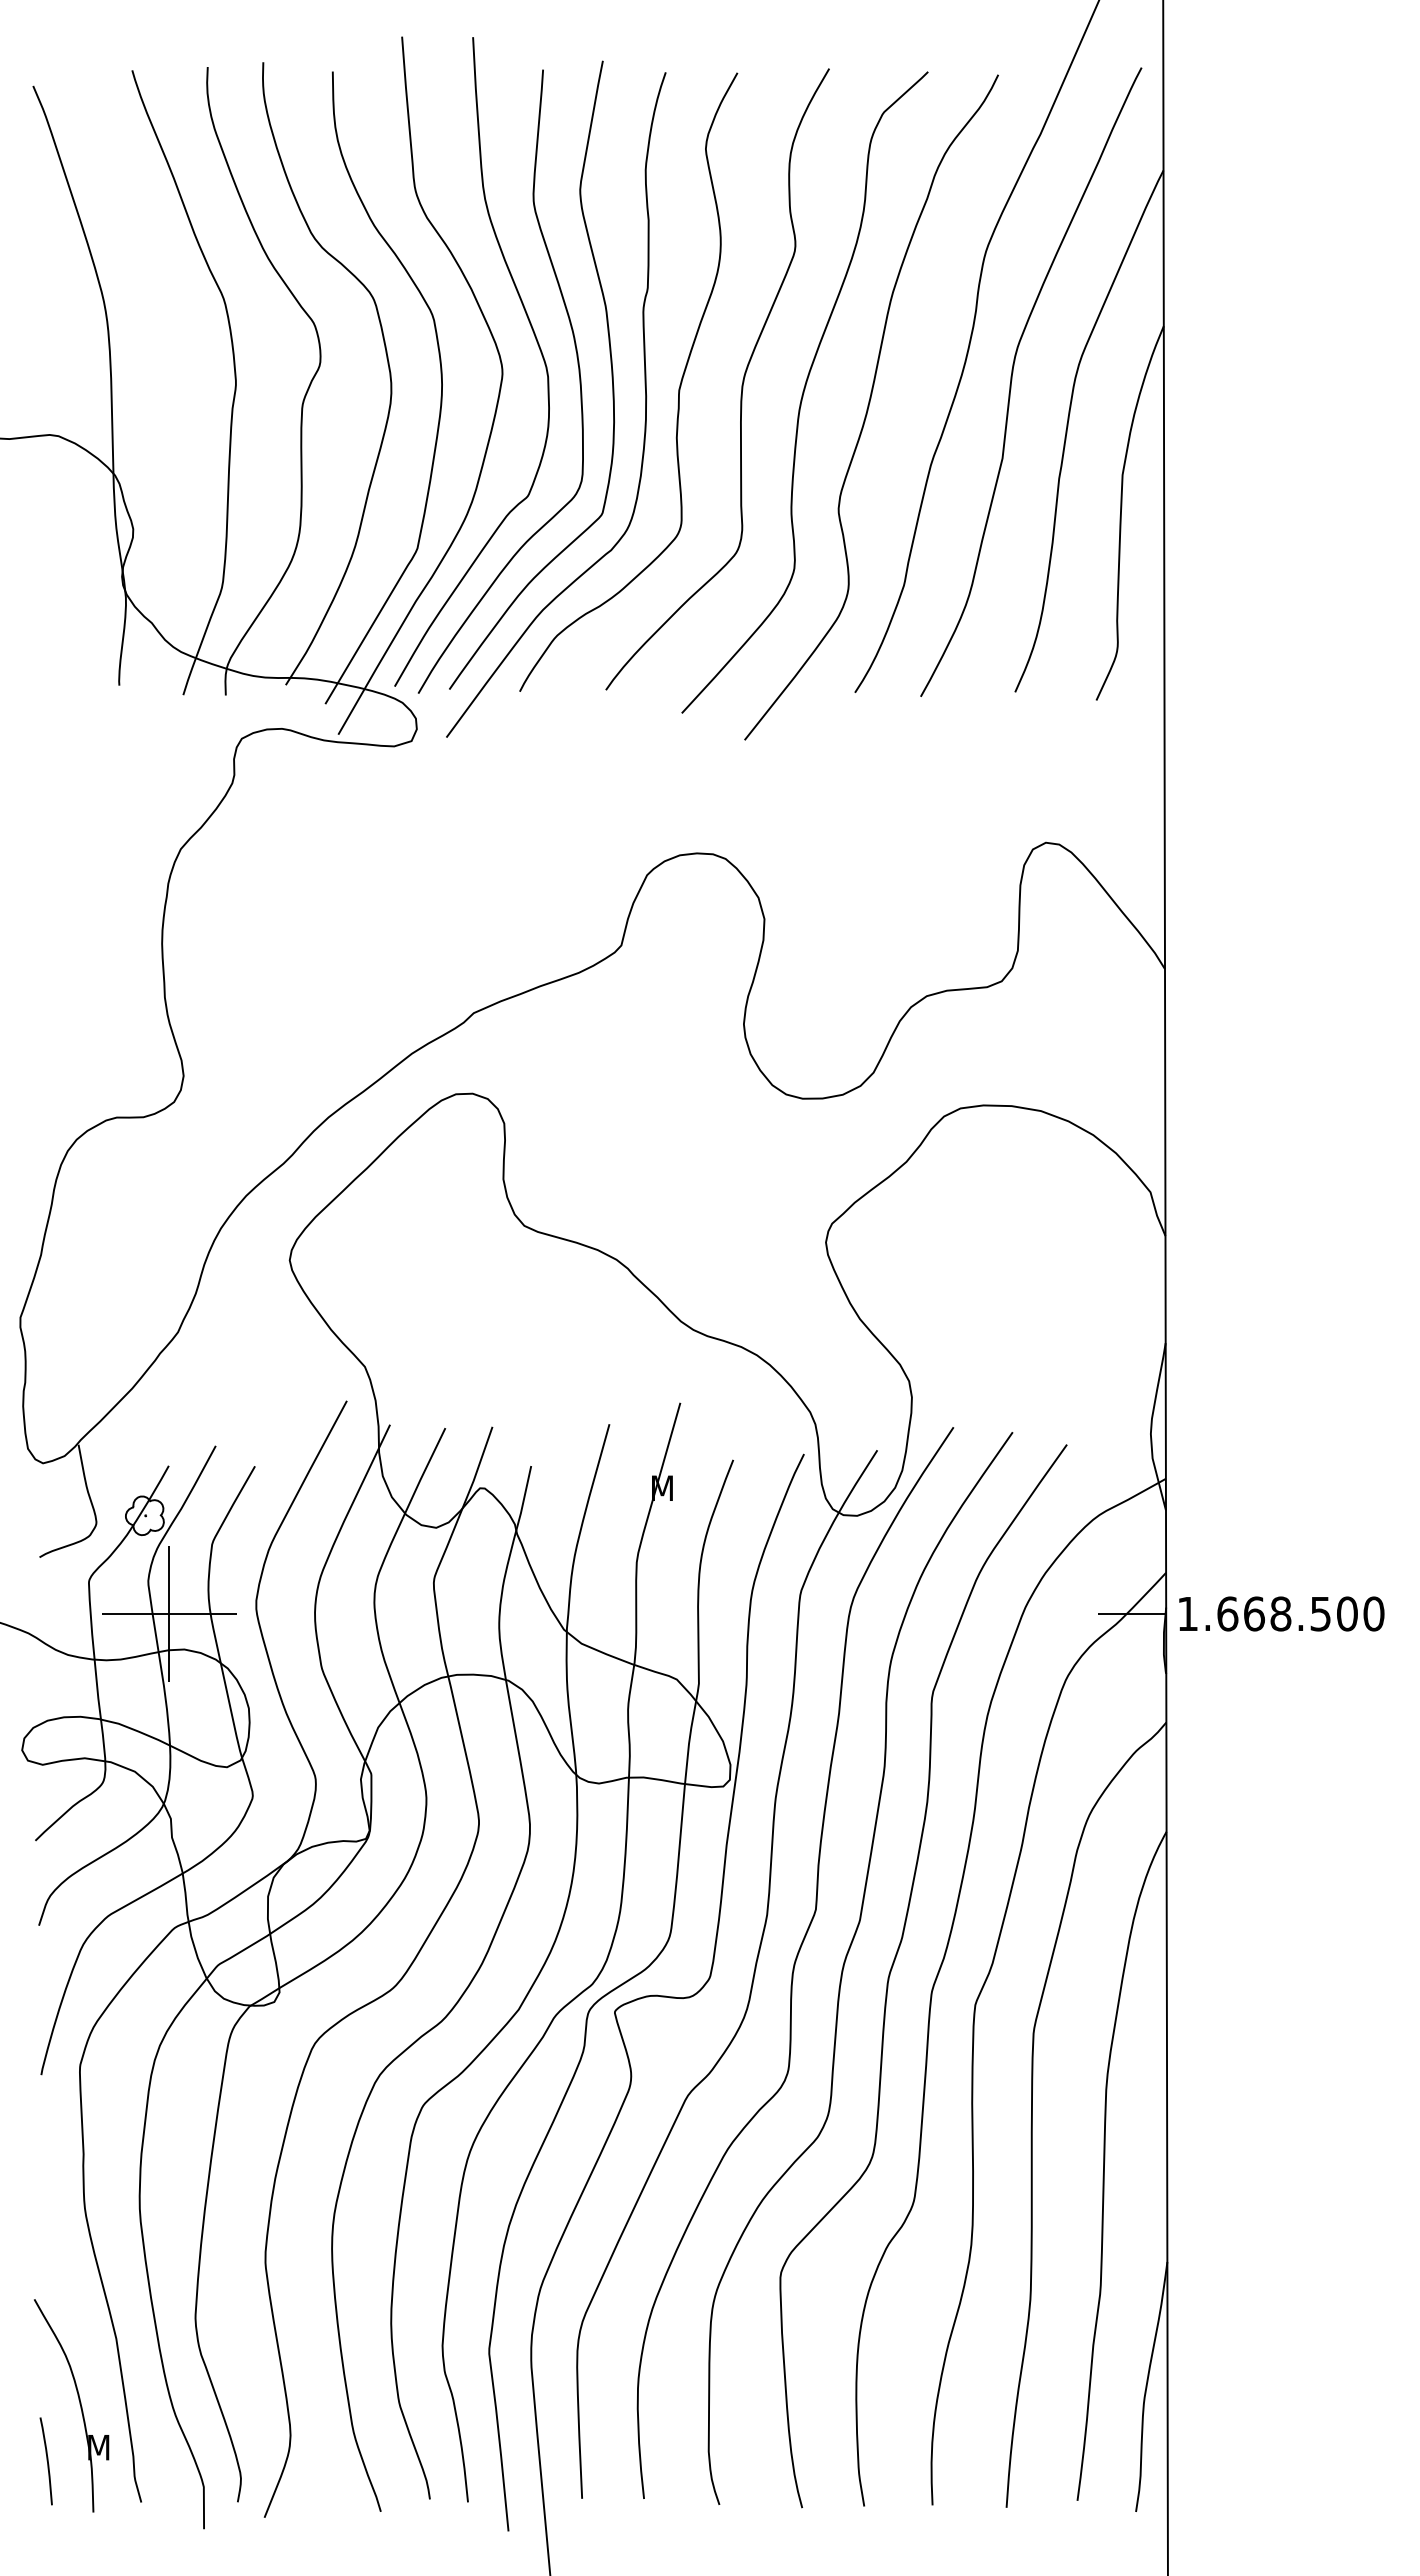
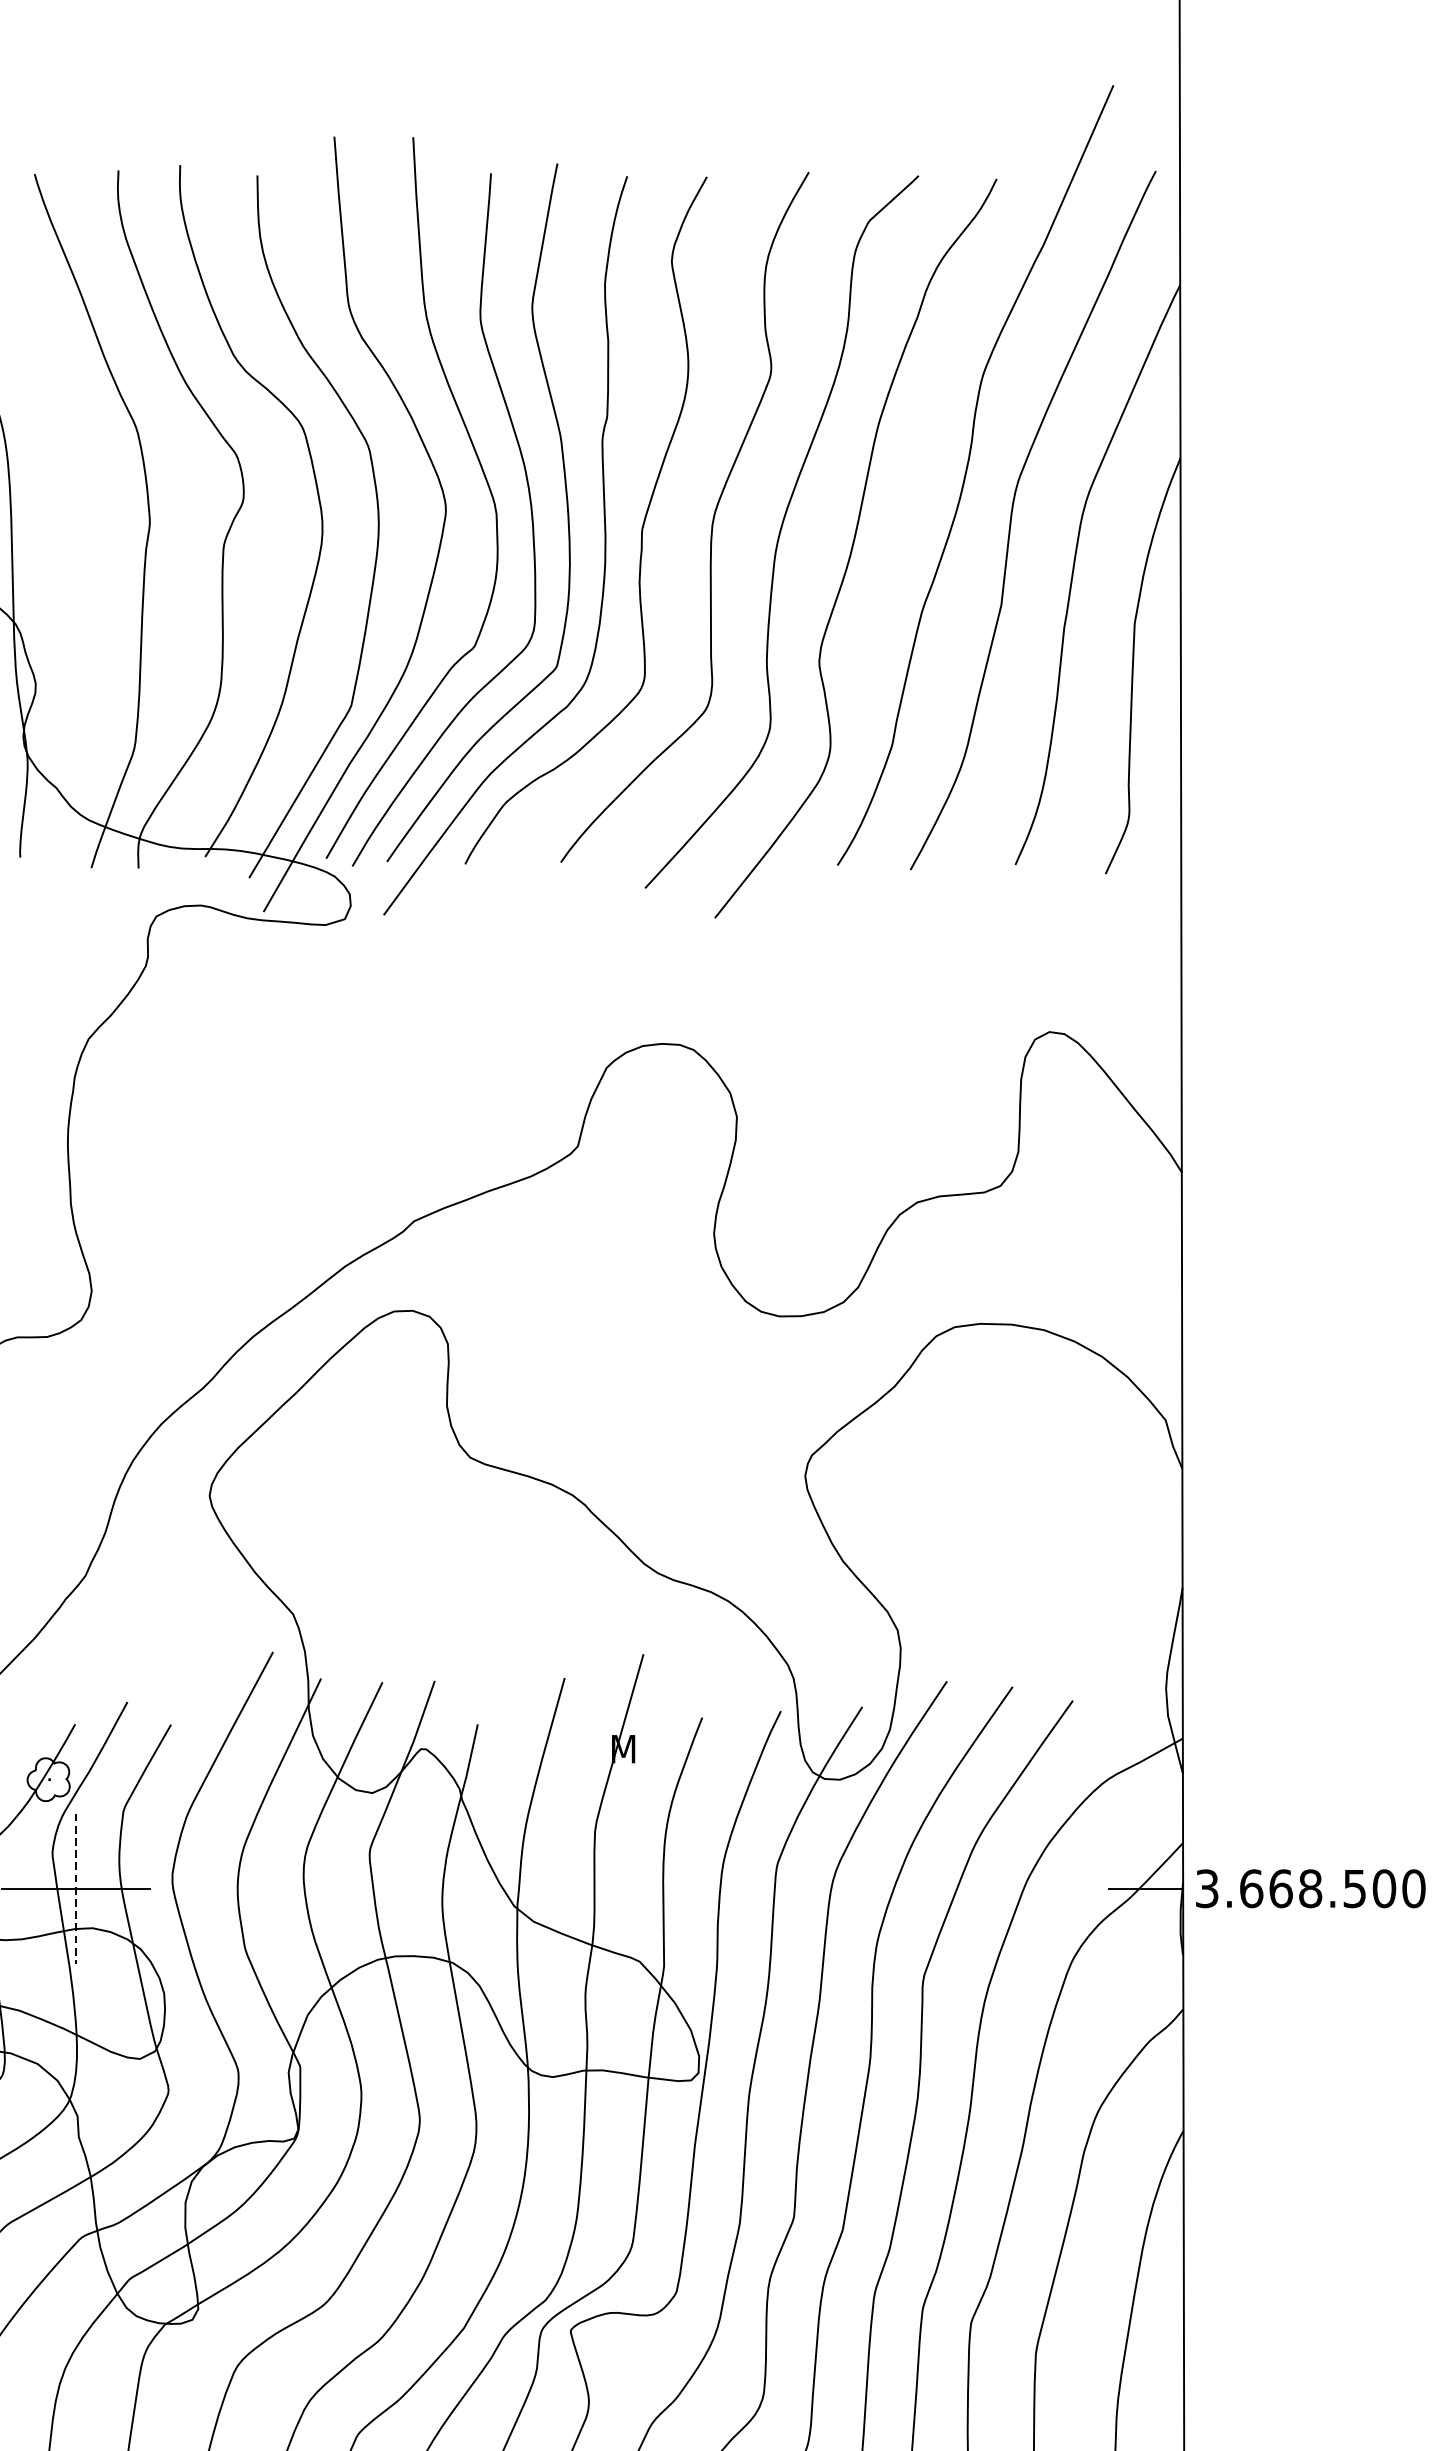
text: (1187, 1613) -> (1206, 1888), 1.668.500 -> 3.668.500
line: (169, 1614) -> (76, 1889), solid -> dashed

